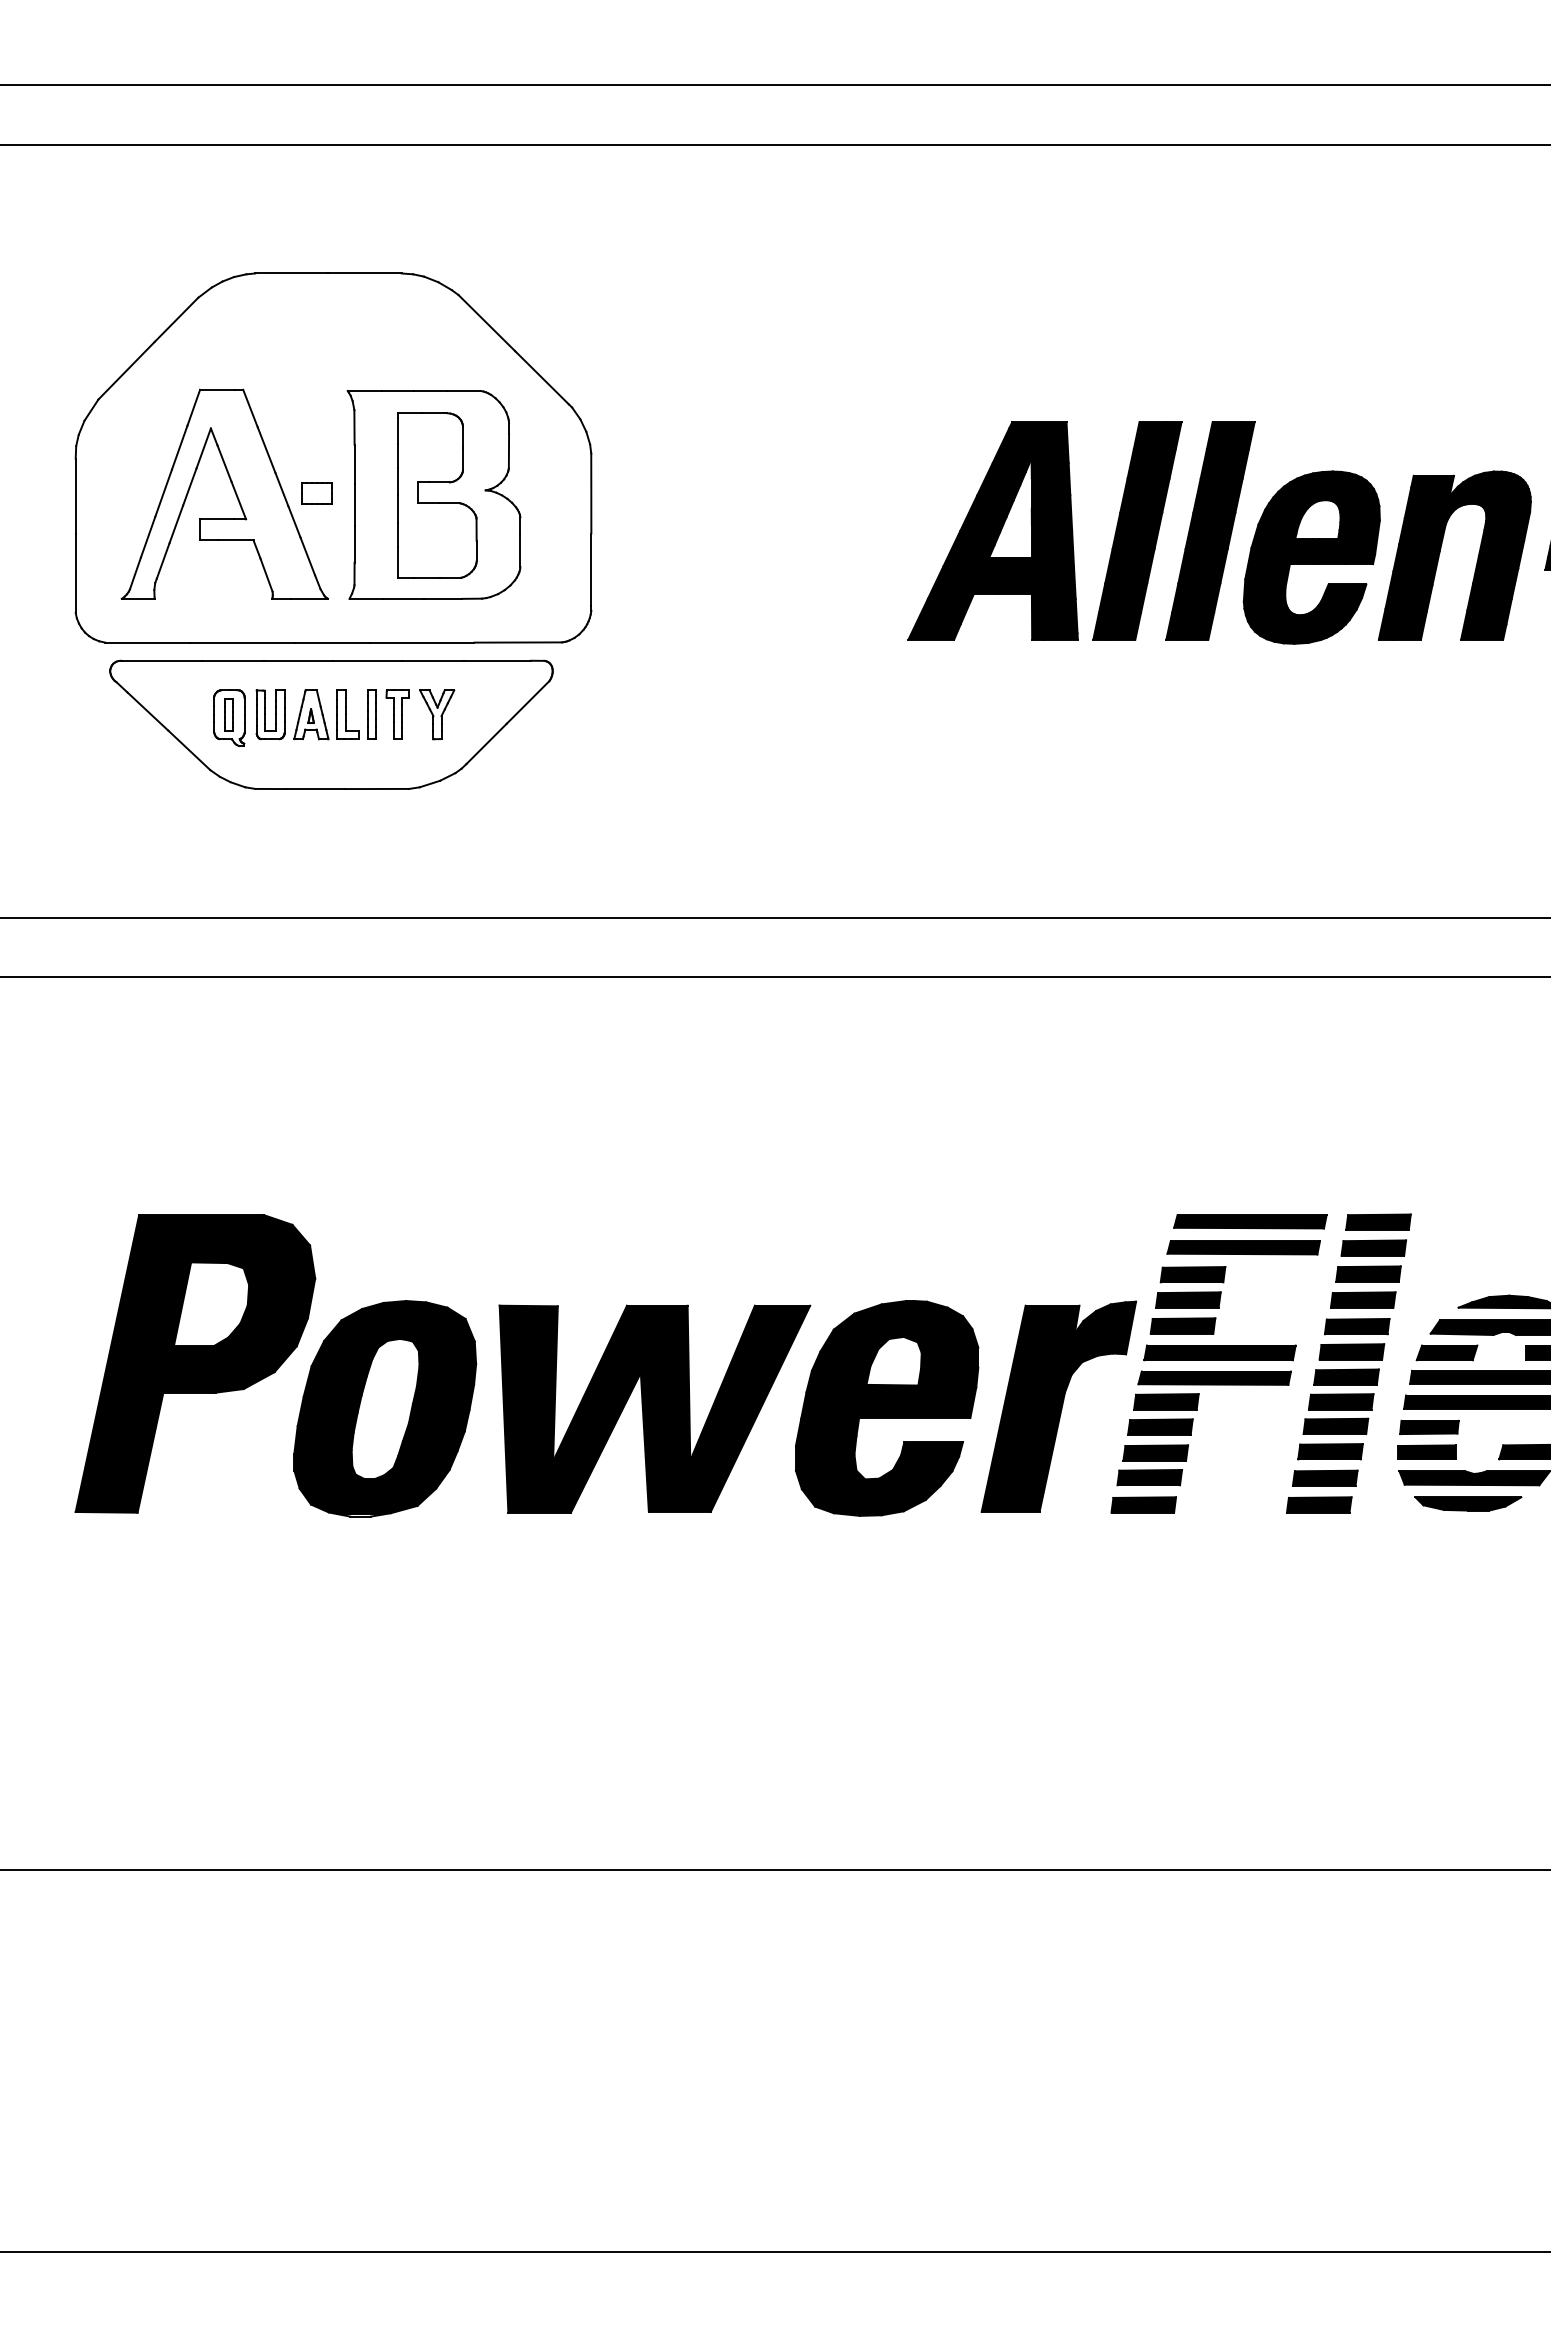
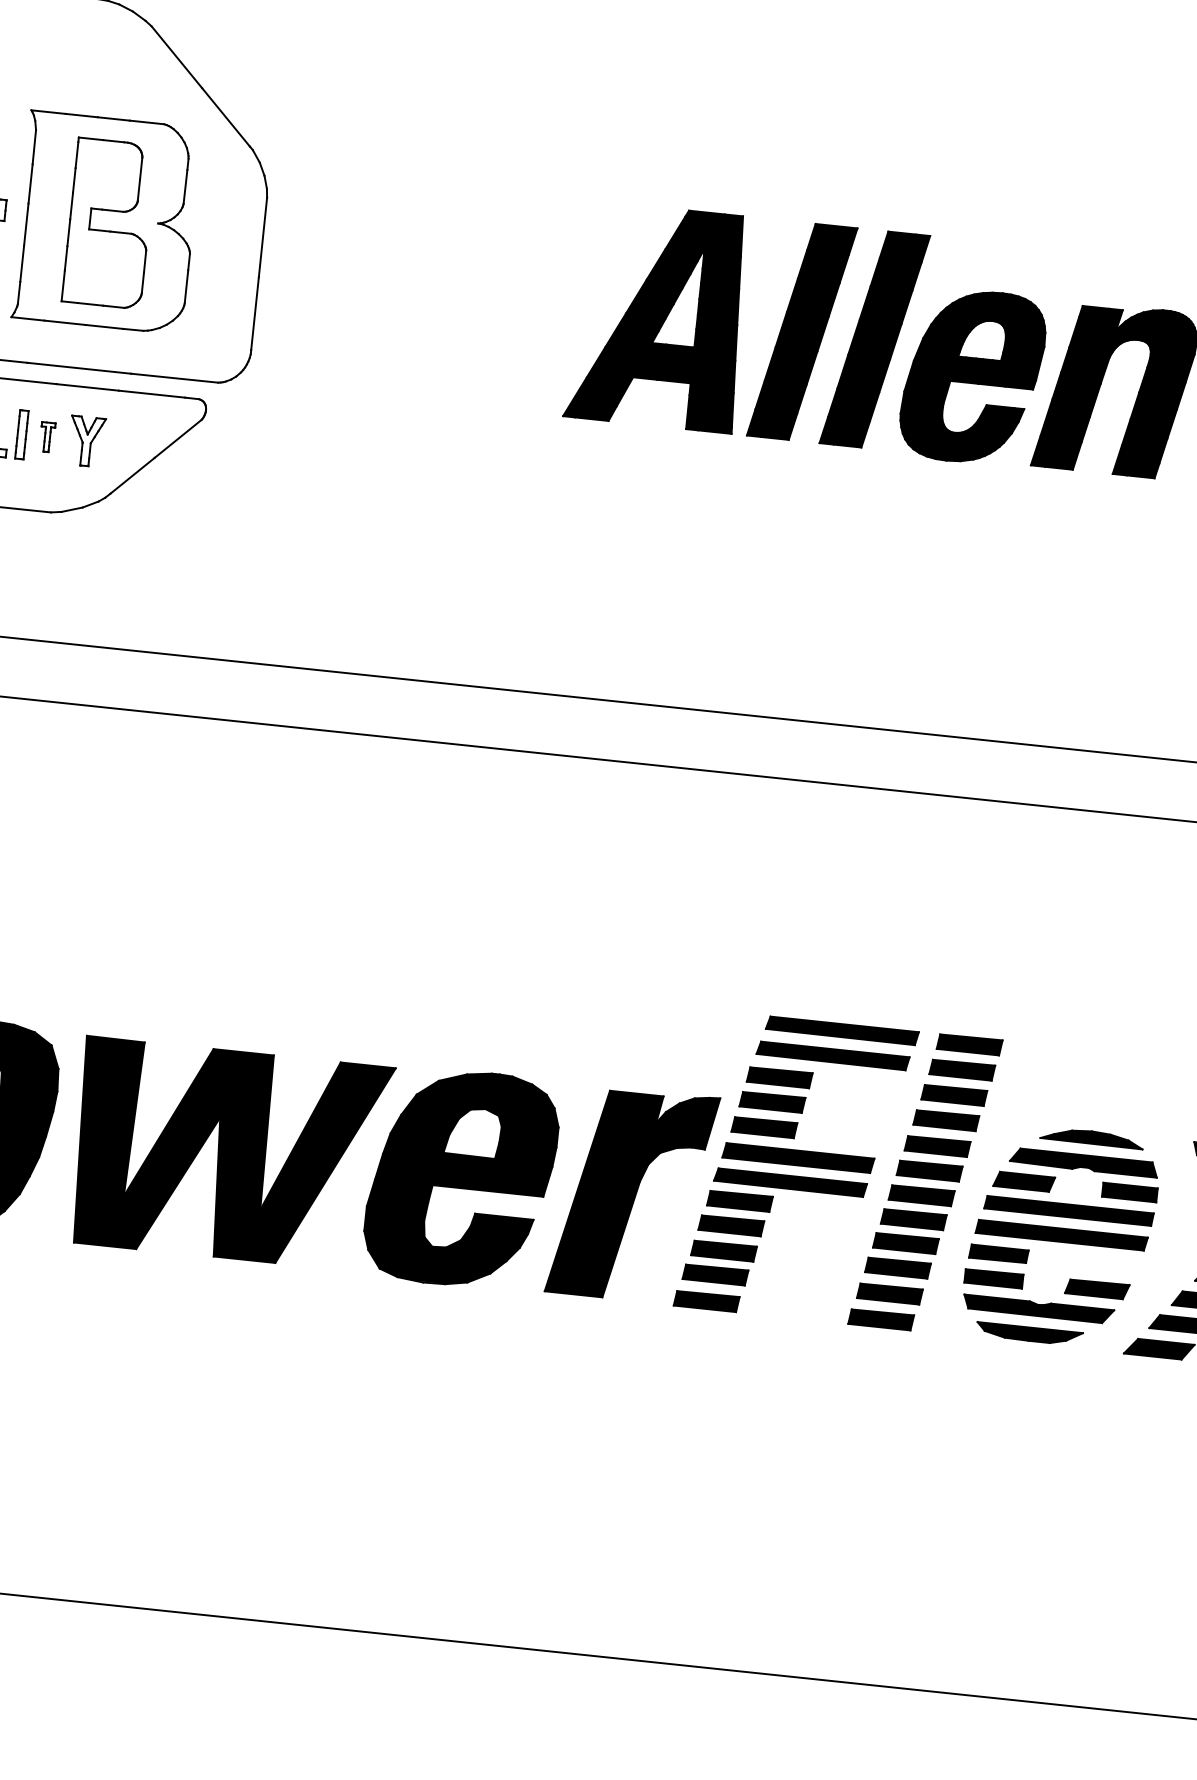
part: (397, 714) -> (47, 437), size x0.6

